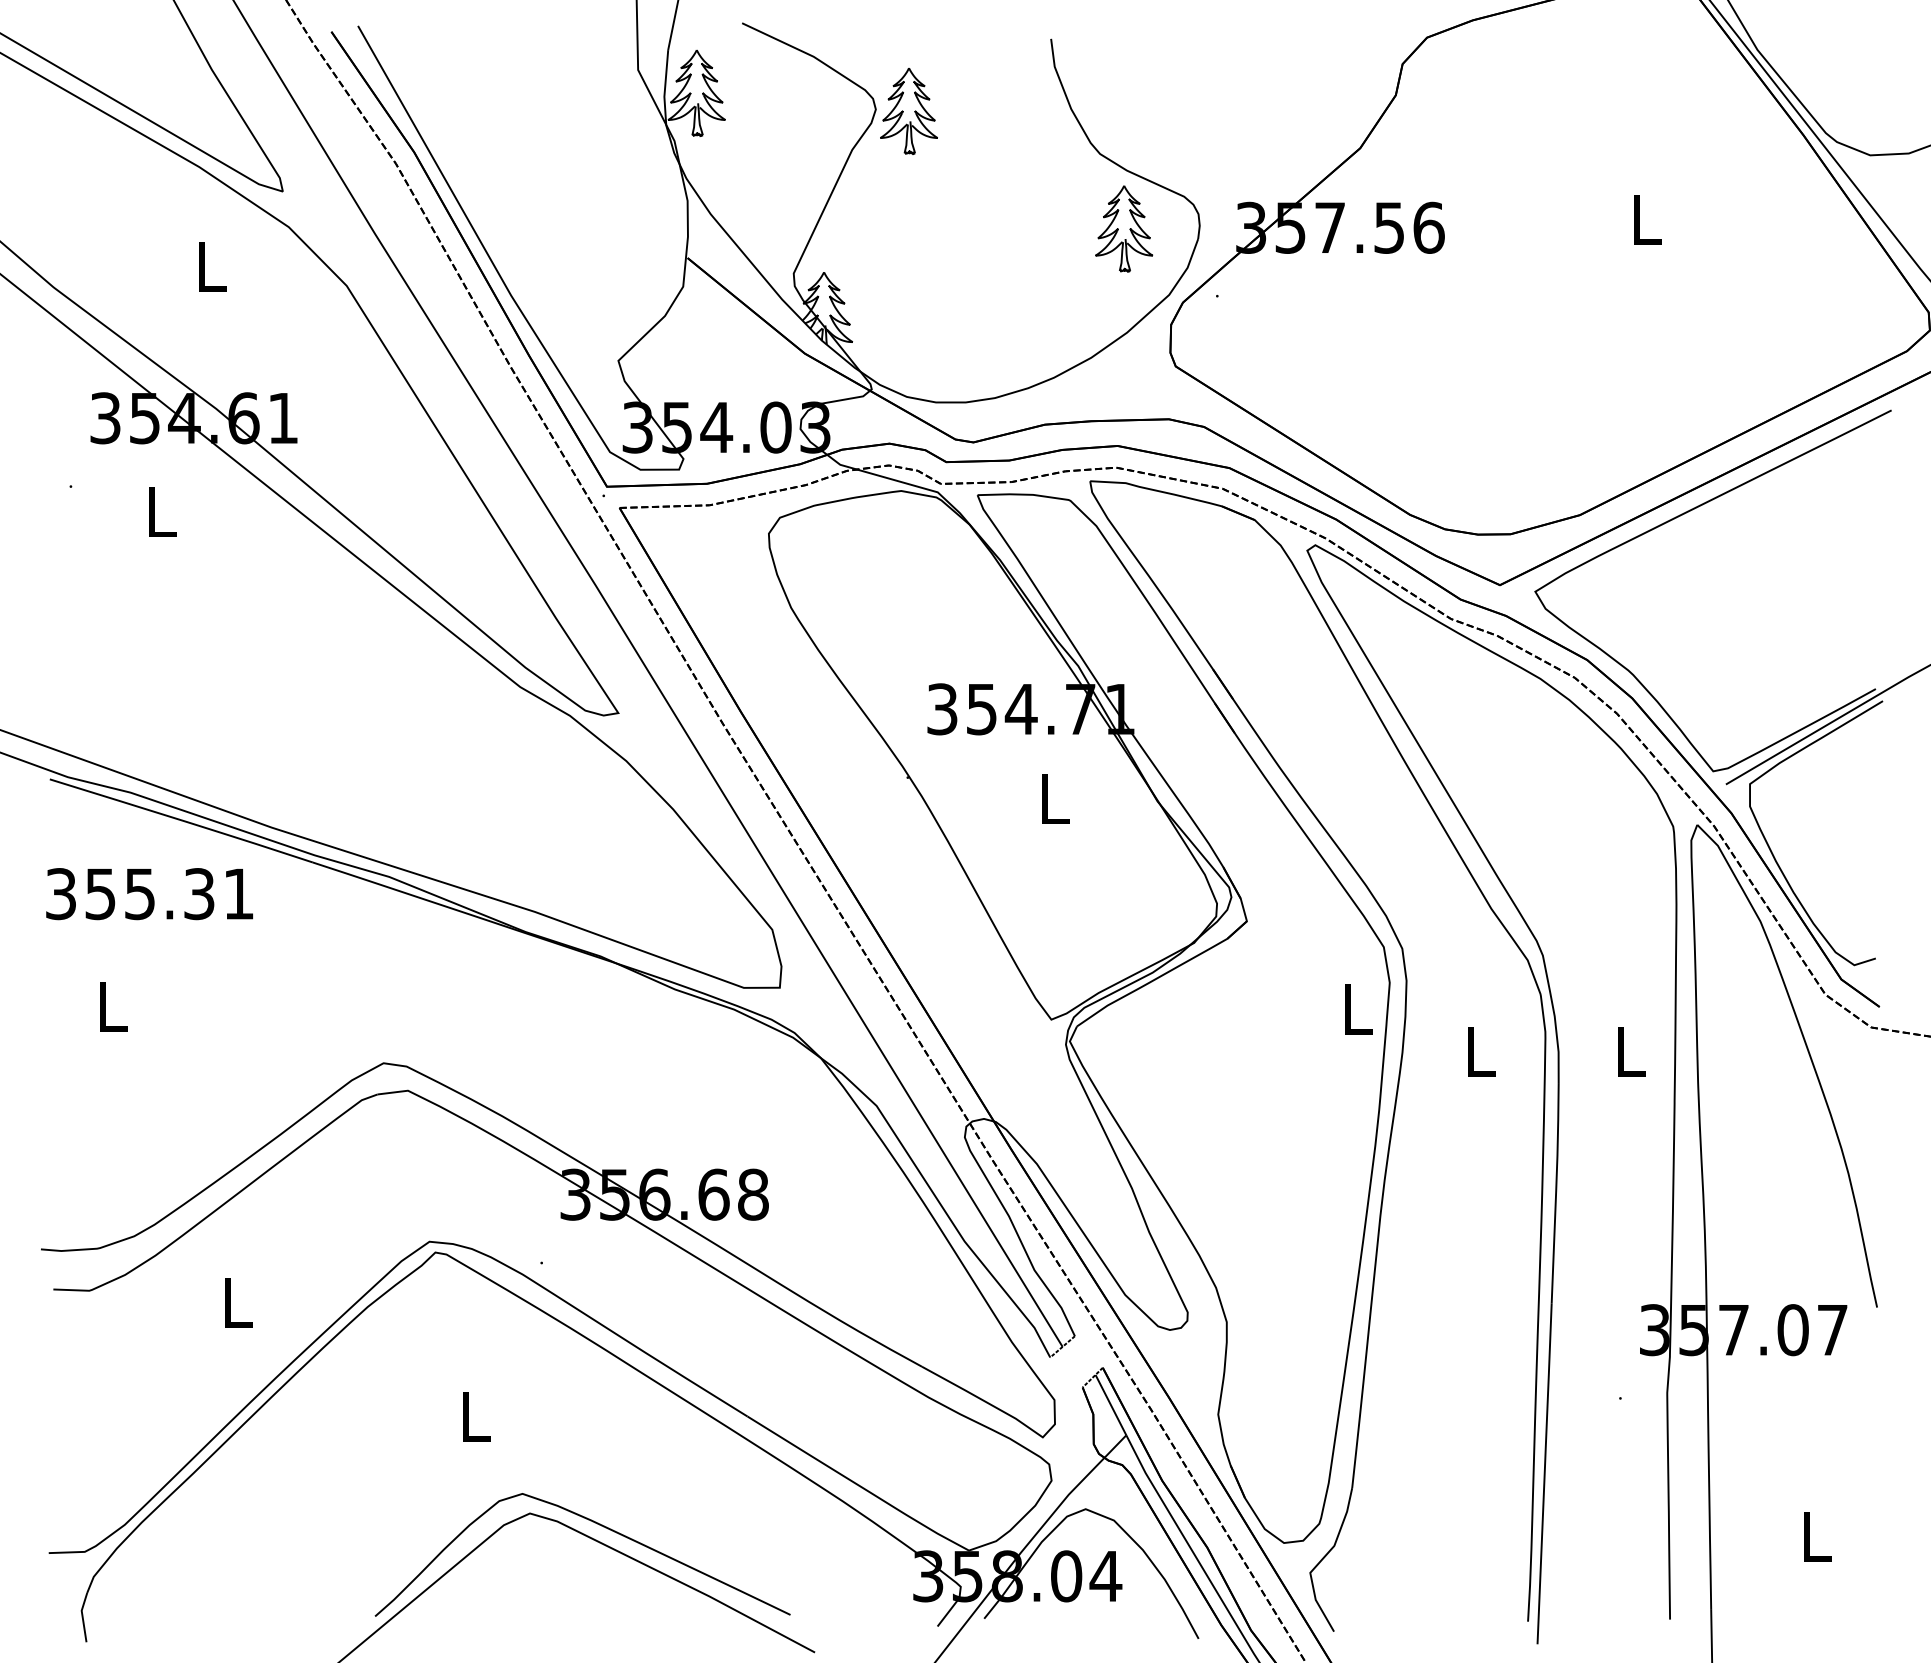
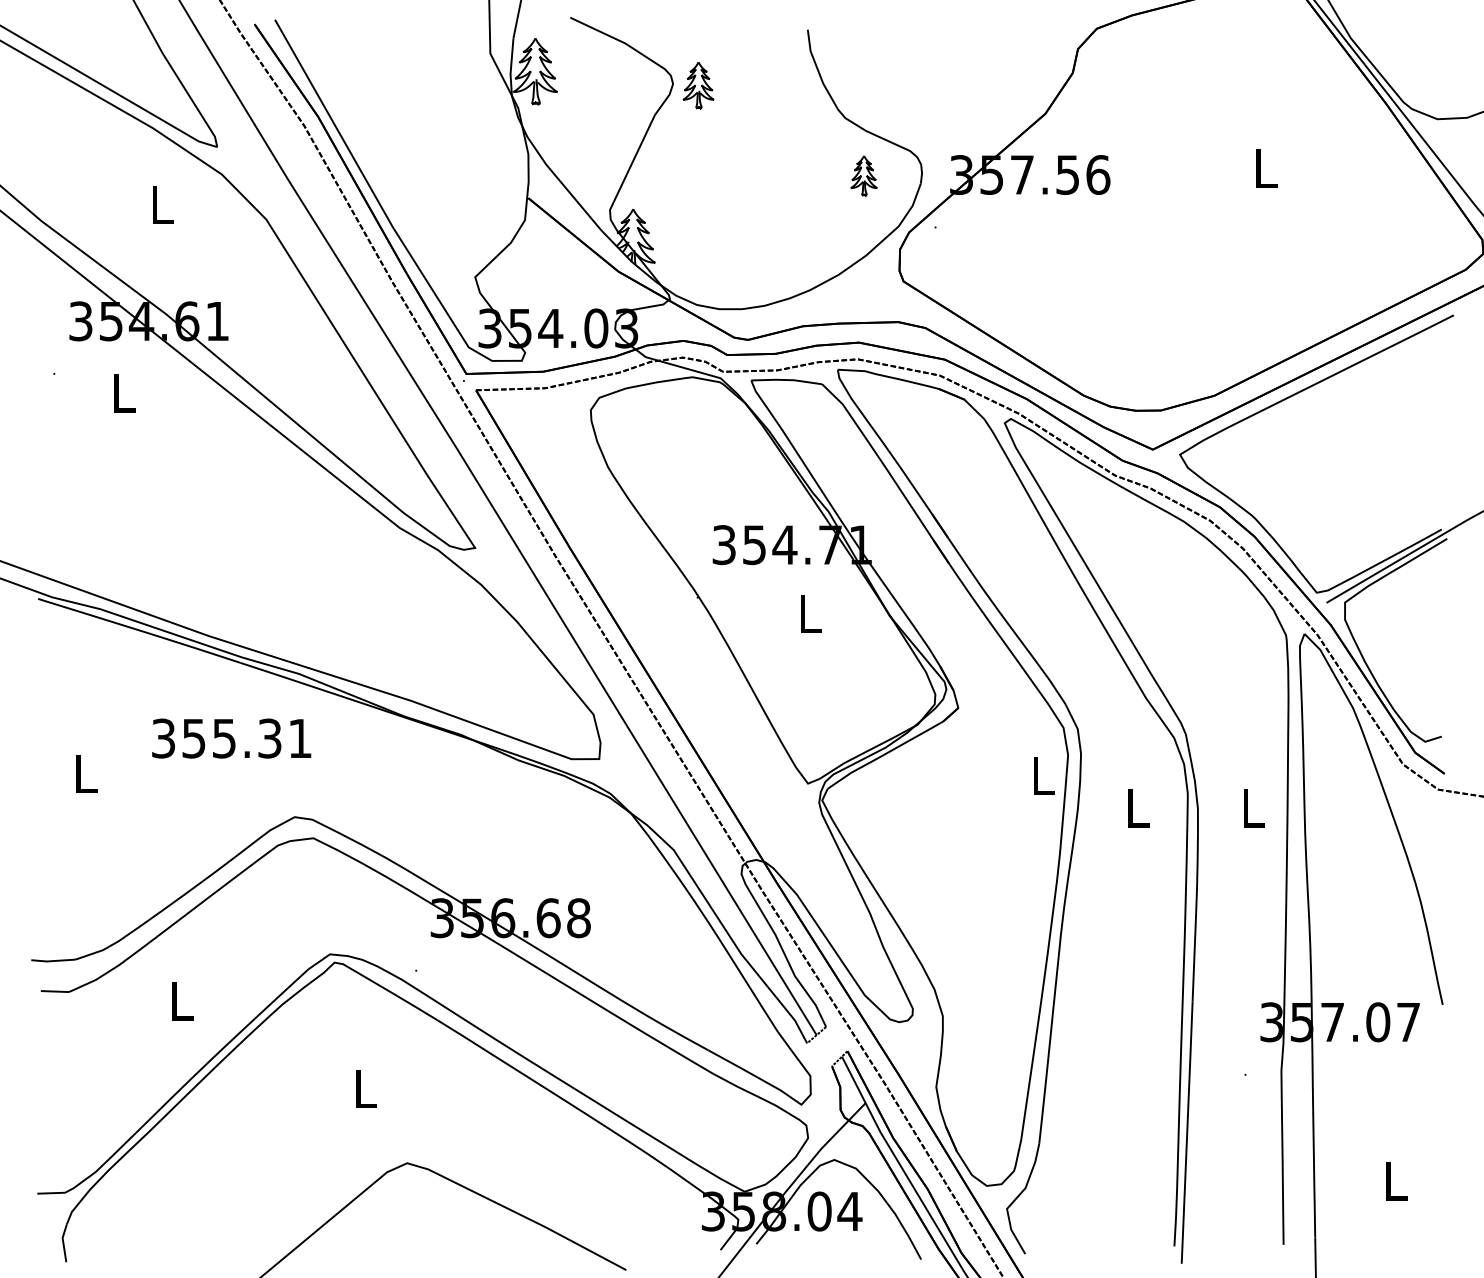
part: (908, 111) -> (698, 85), size x0.7
part: (1124, 228) -> (864, 175), size x0.6
text: (149, 894) -> (231, 738), moved
curve: (592, 1522) -> (455, 1170), removed

